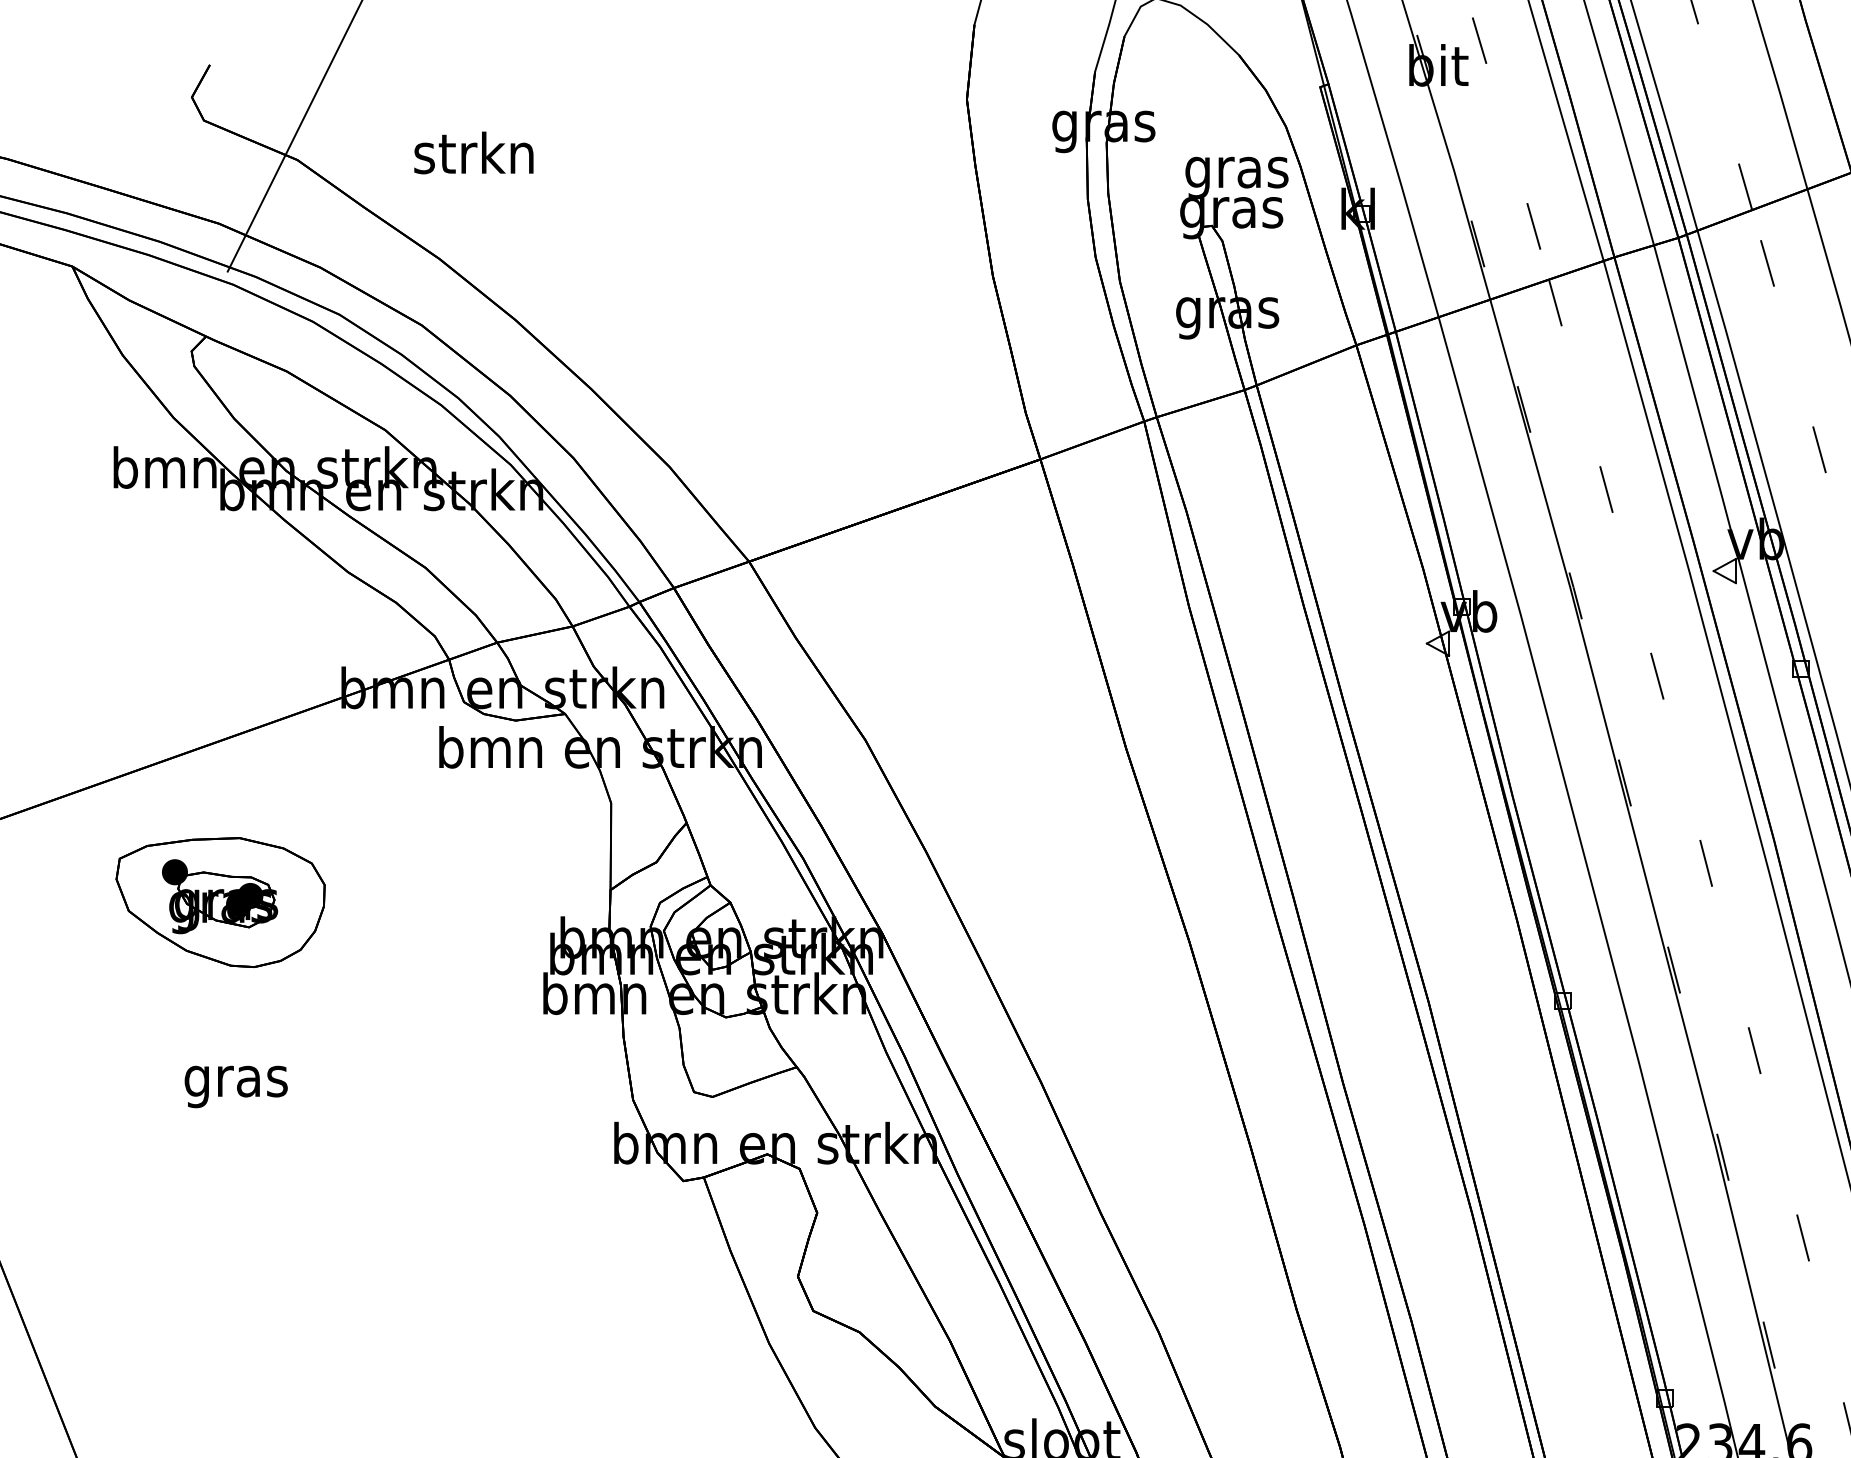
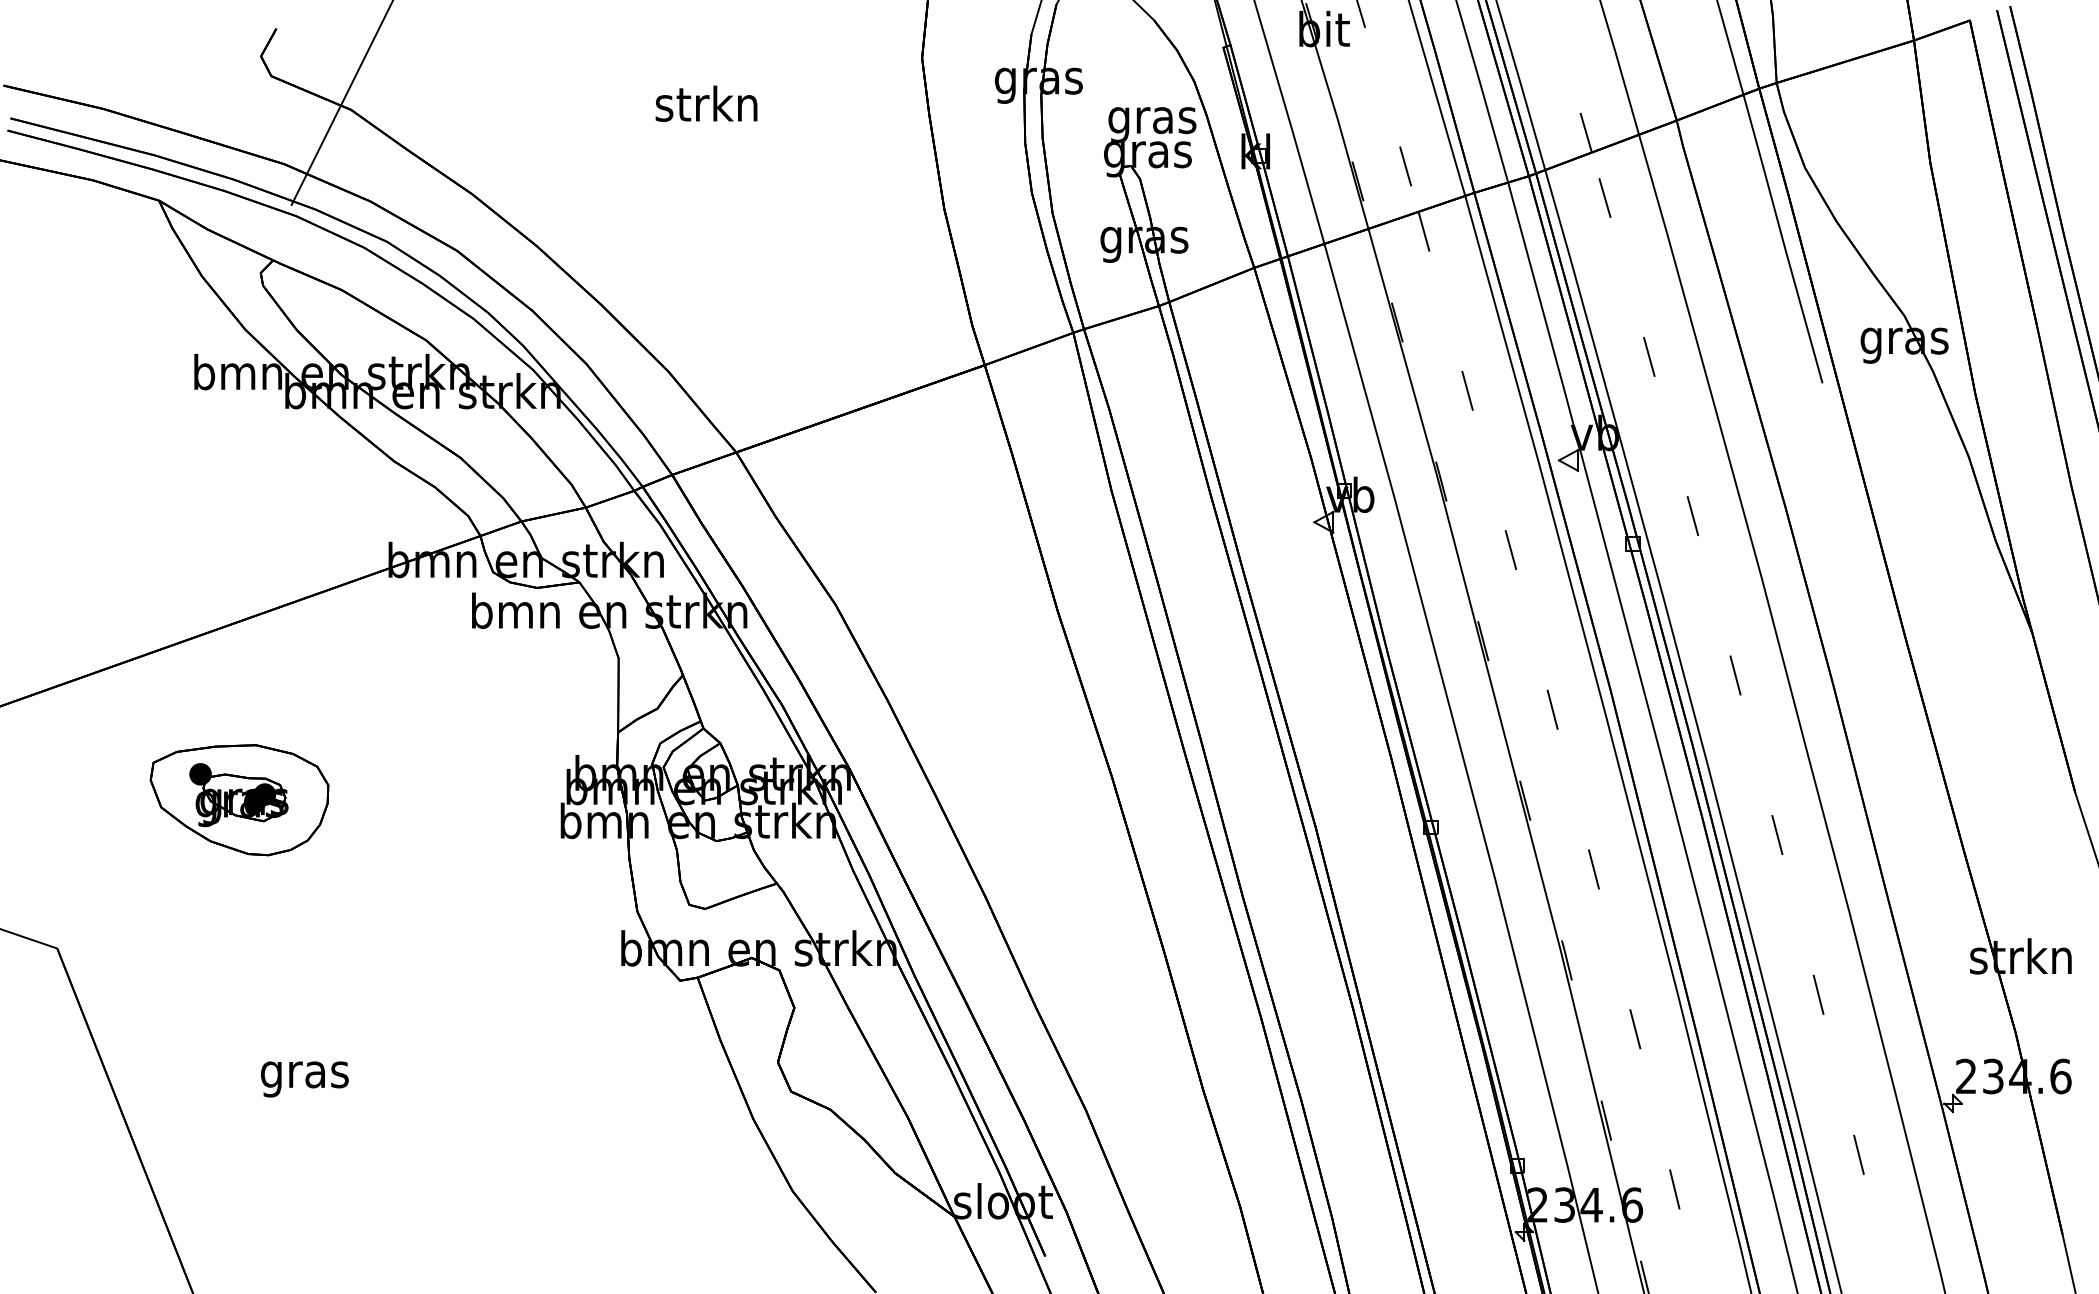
text: (473, 152) -> (706, 103), moved
part: (220, 902) -> (239, 800), moved
text: (235, 1087) -> (304, 1079), moved

